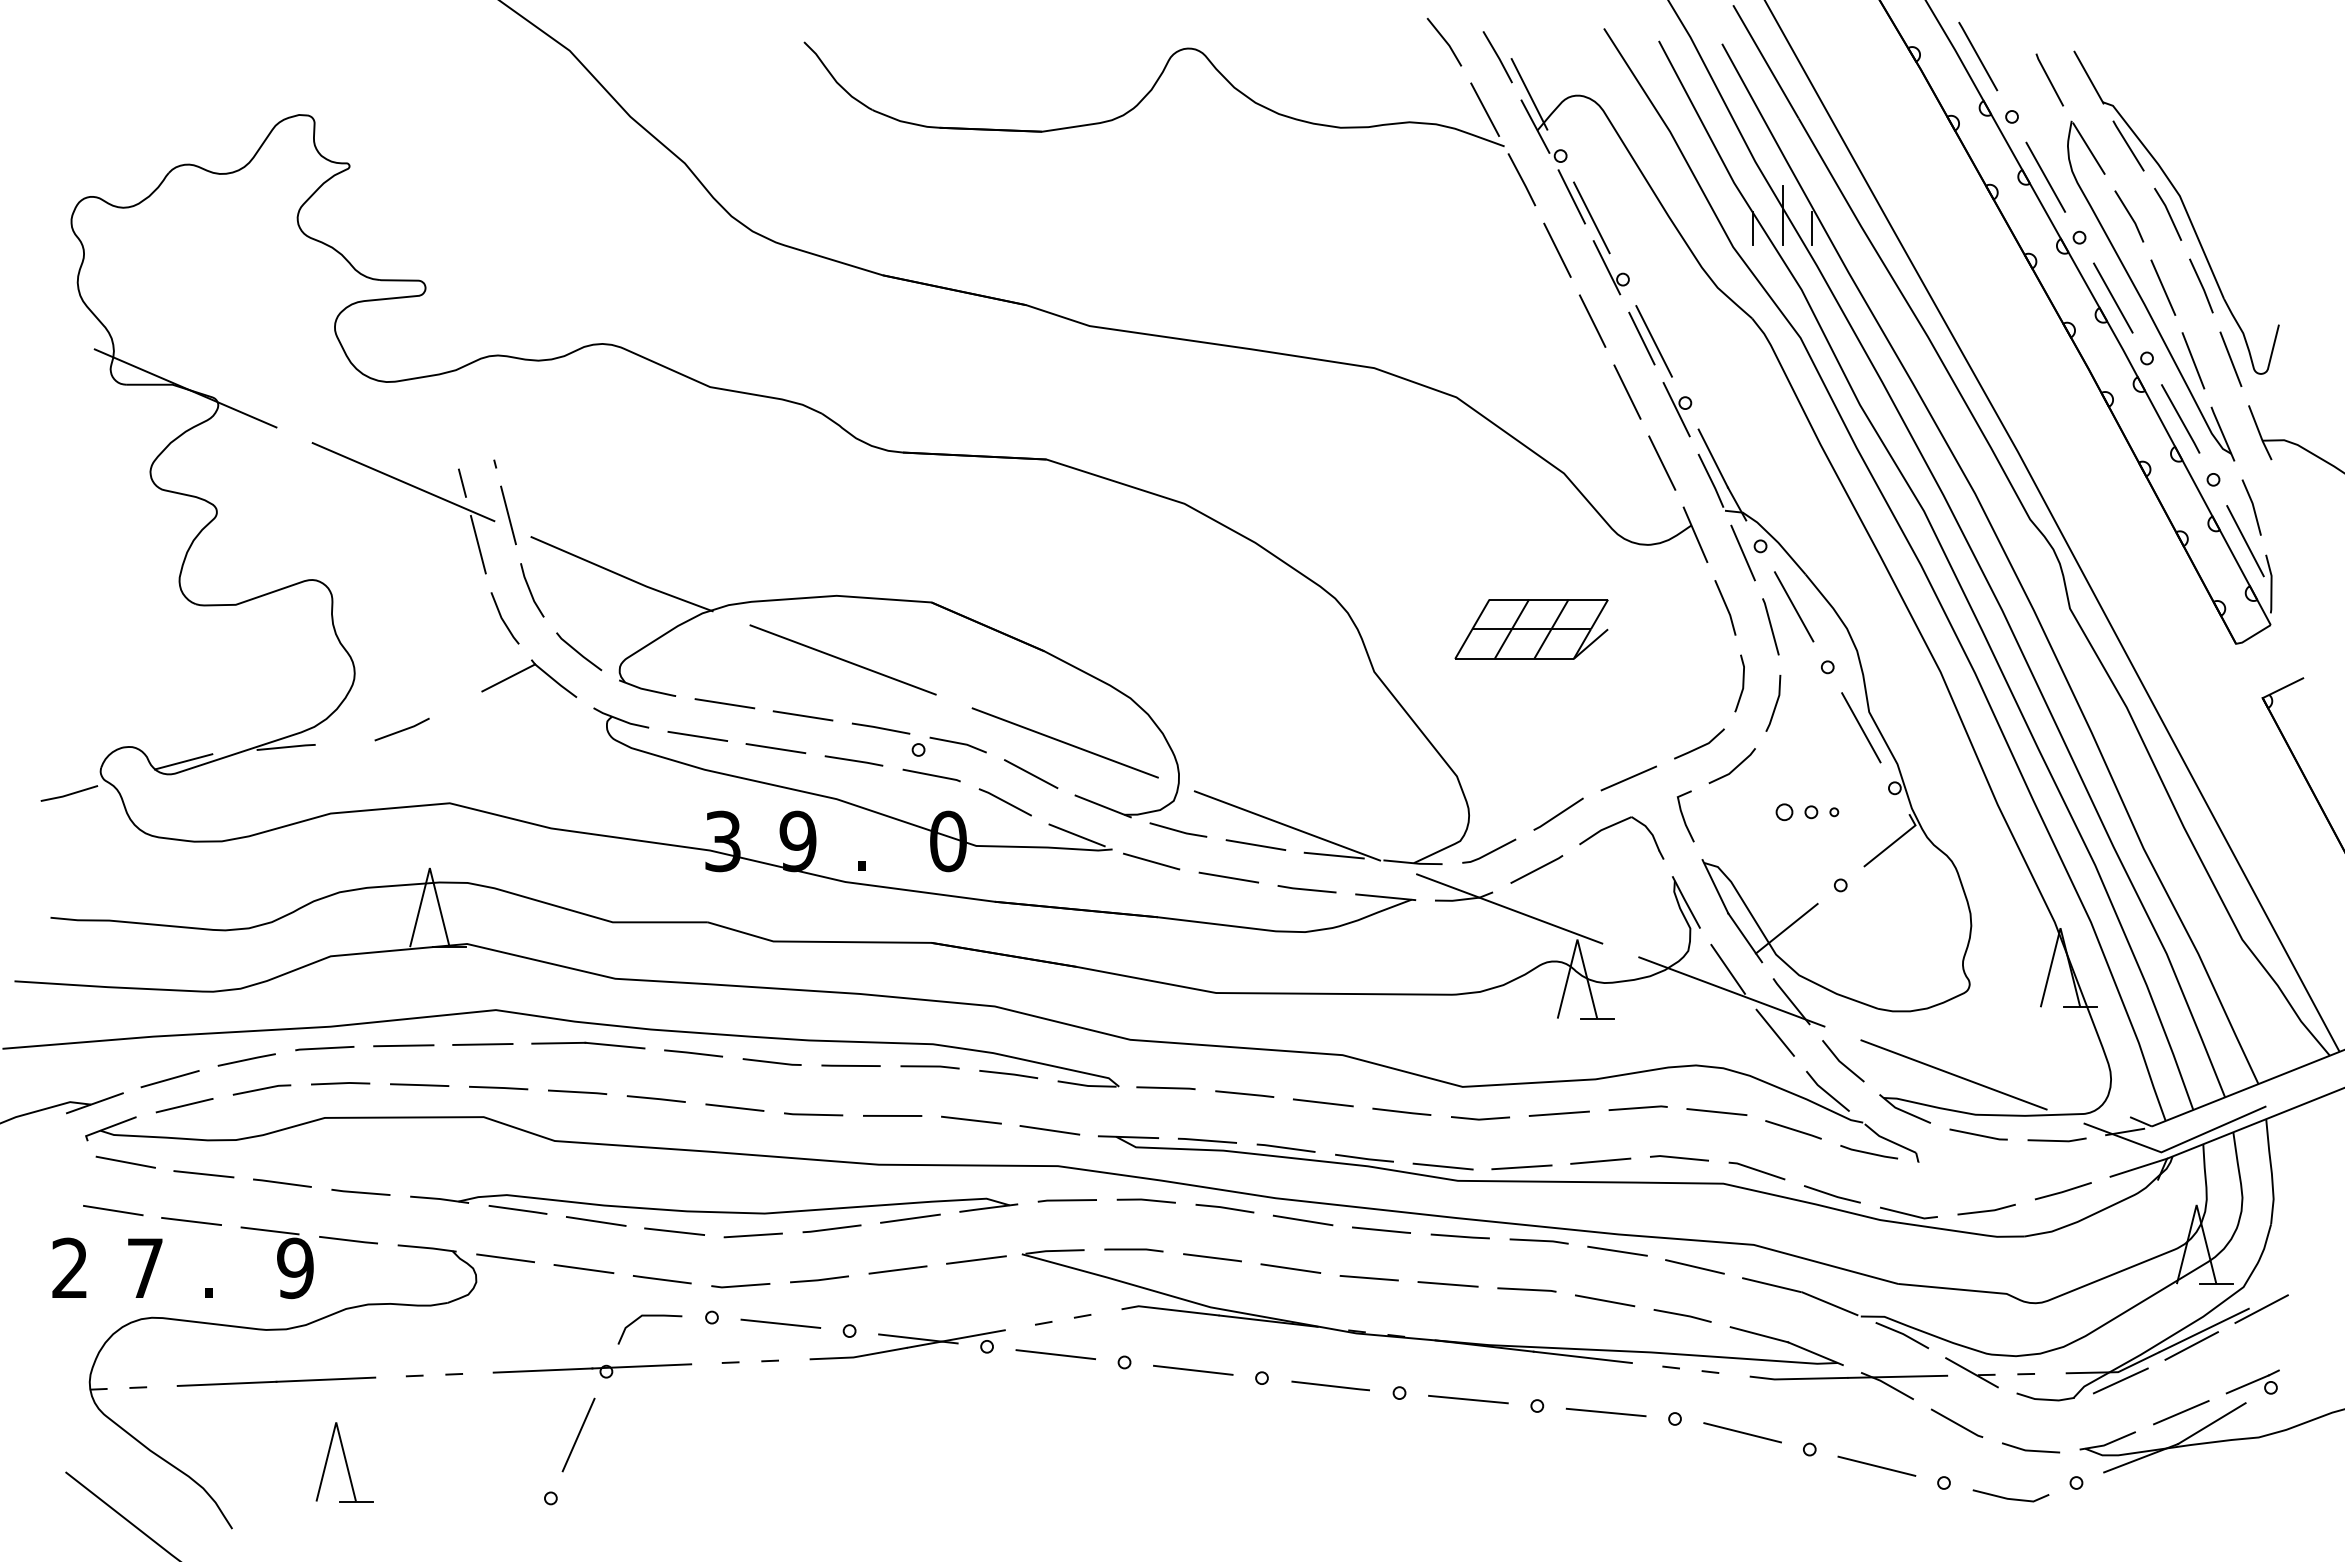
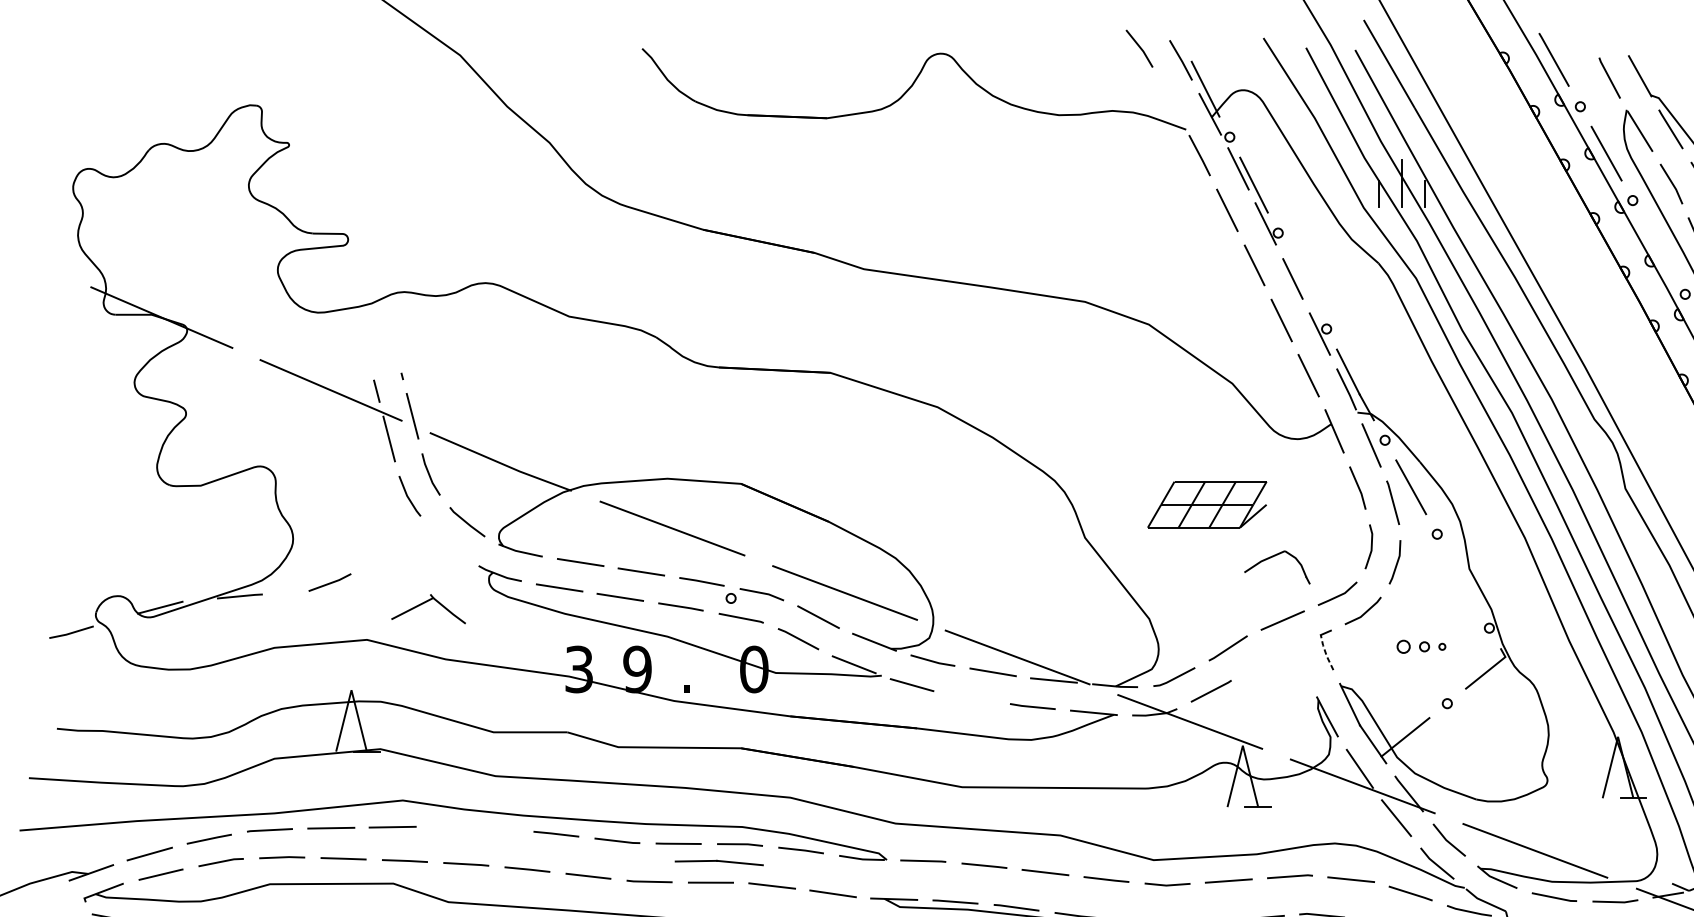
line: (1485, 109) -> (1171, 101), removed
line: (2113, 297) -> (1659, 247), removed
line: (1653, 341) -> (1301, 281), removed
part: (525, 670) -> (425, 602), moved
line: (1861, 727) -> (1463, 581), removed
line: (1684, 820) -> (1325, 653), solid -> dashed
part: (1615, 825) -> (1272, 557), moved
line: (1228, 877) -> (971, 697), removed
part: (588, 1045) -> (719, 862), moved

